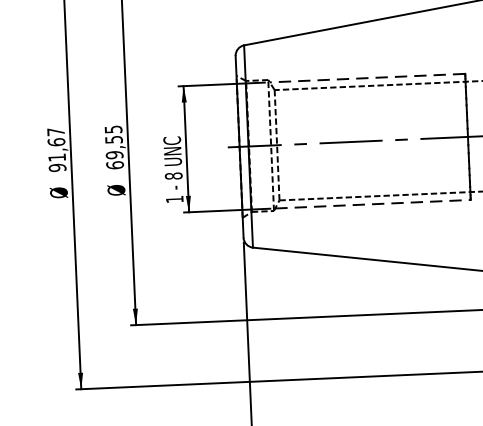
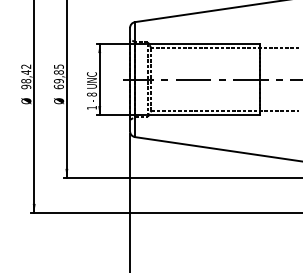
line: (367, 77) -> (204, 43), dashed -> solid
text: (113, 139) -> (58, 72), 69,55 -> 69,85
text: (57, 144) -> (26, 73), 91,67 -> 98,42
line: (373, 204) -> (204, 115), dashed -> solid

